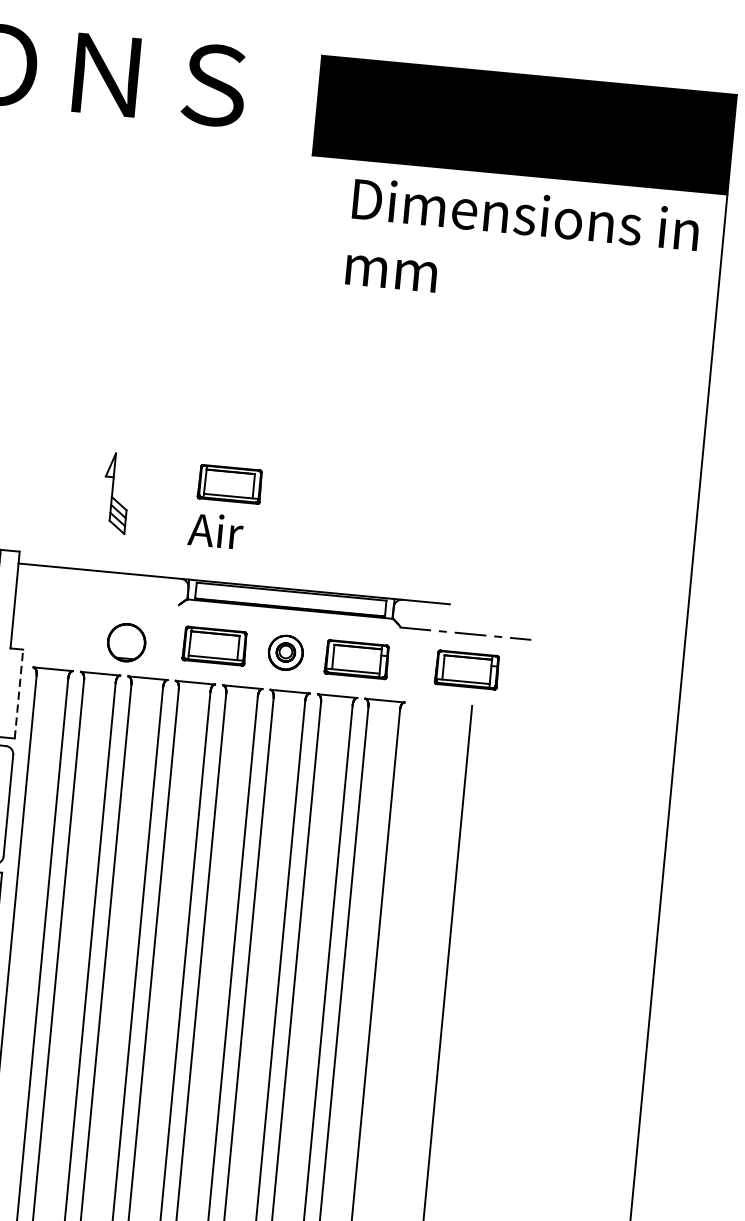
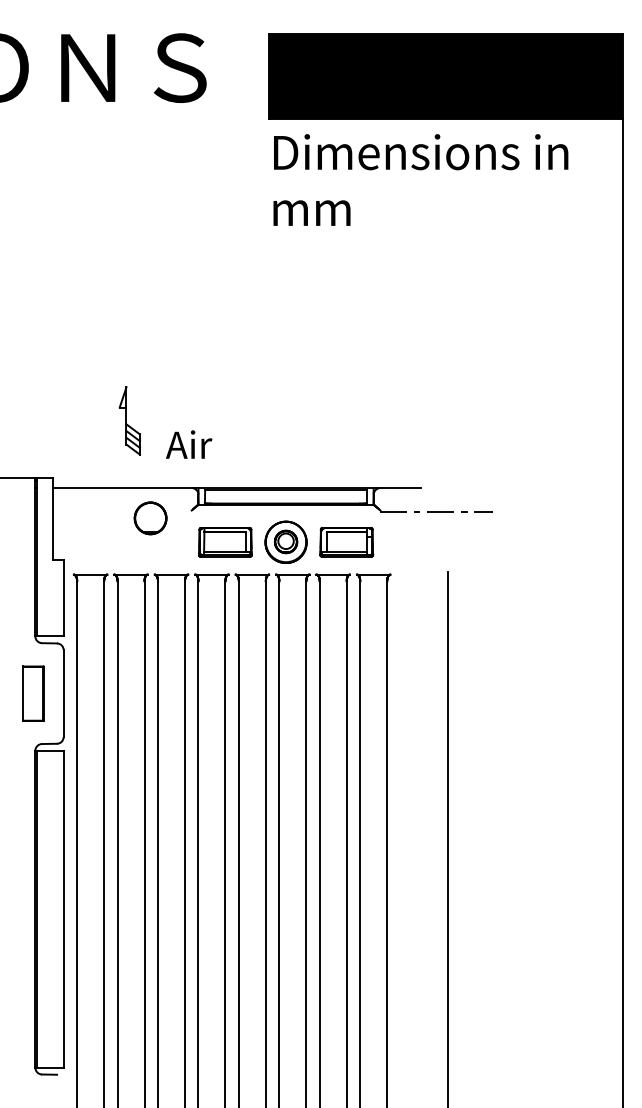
text: (522, 246) -> (420, 179), moved
part: (230, 484) -> (225, 404), removed
text: (216, 530) -> (189, 444), moved
part: (126, 642) -> (150, 518), moved
part: (285, 651) -> (285, 541), size x1.43
part: (466, 670) -> (440, 542), removed
line: (18, 692) -> (63, 597), dashed -> solid

